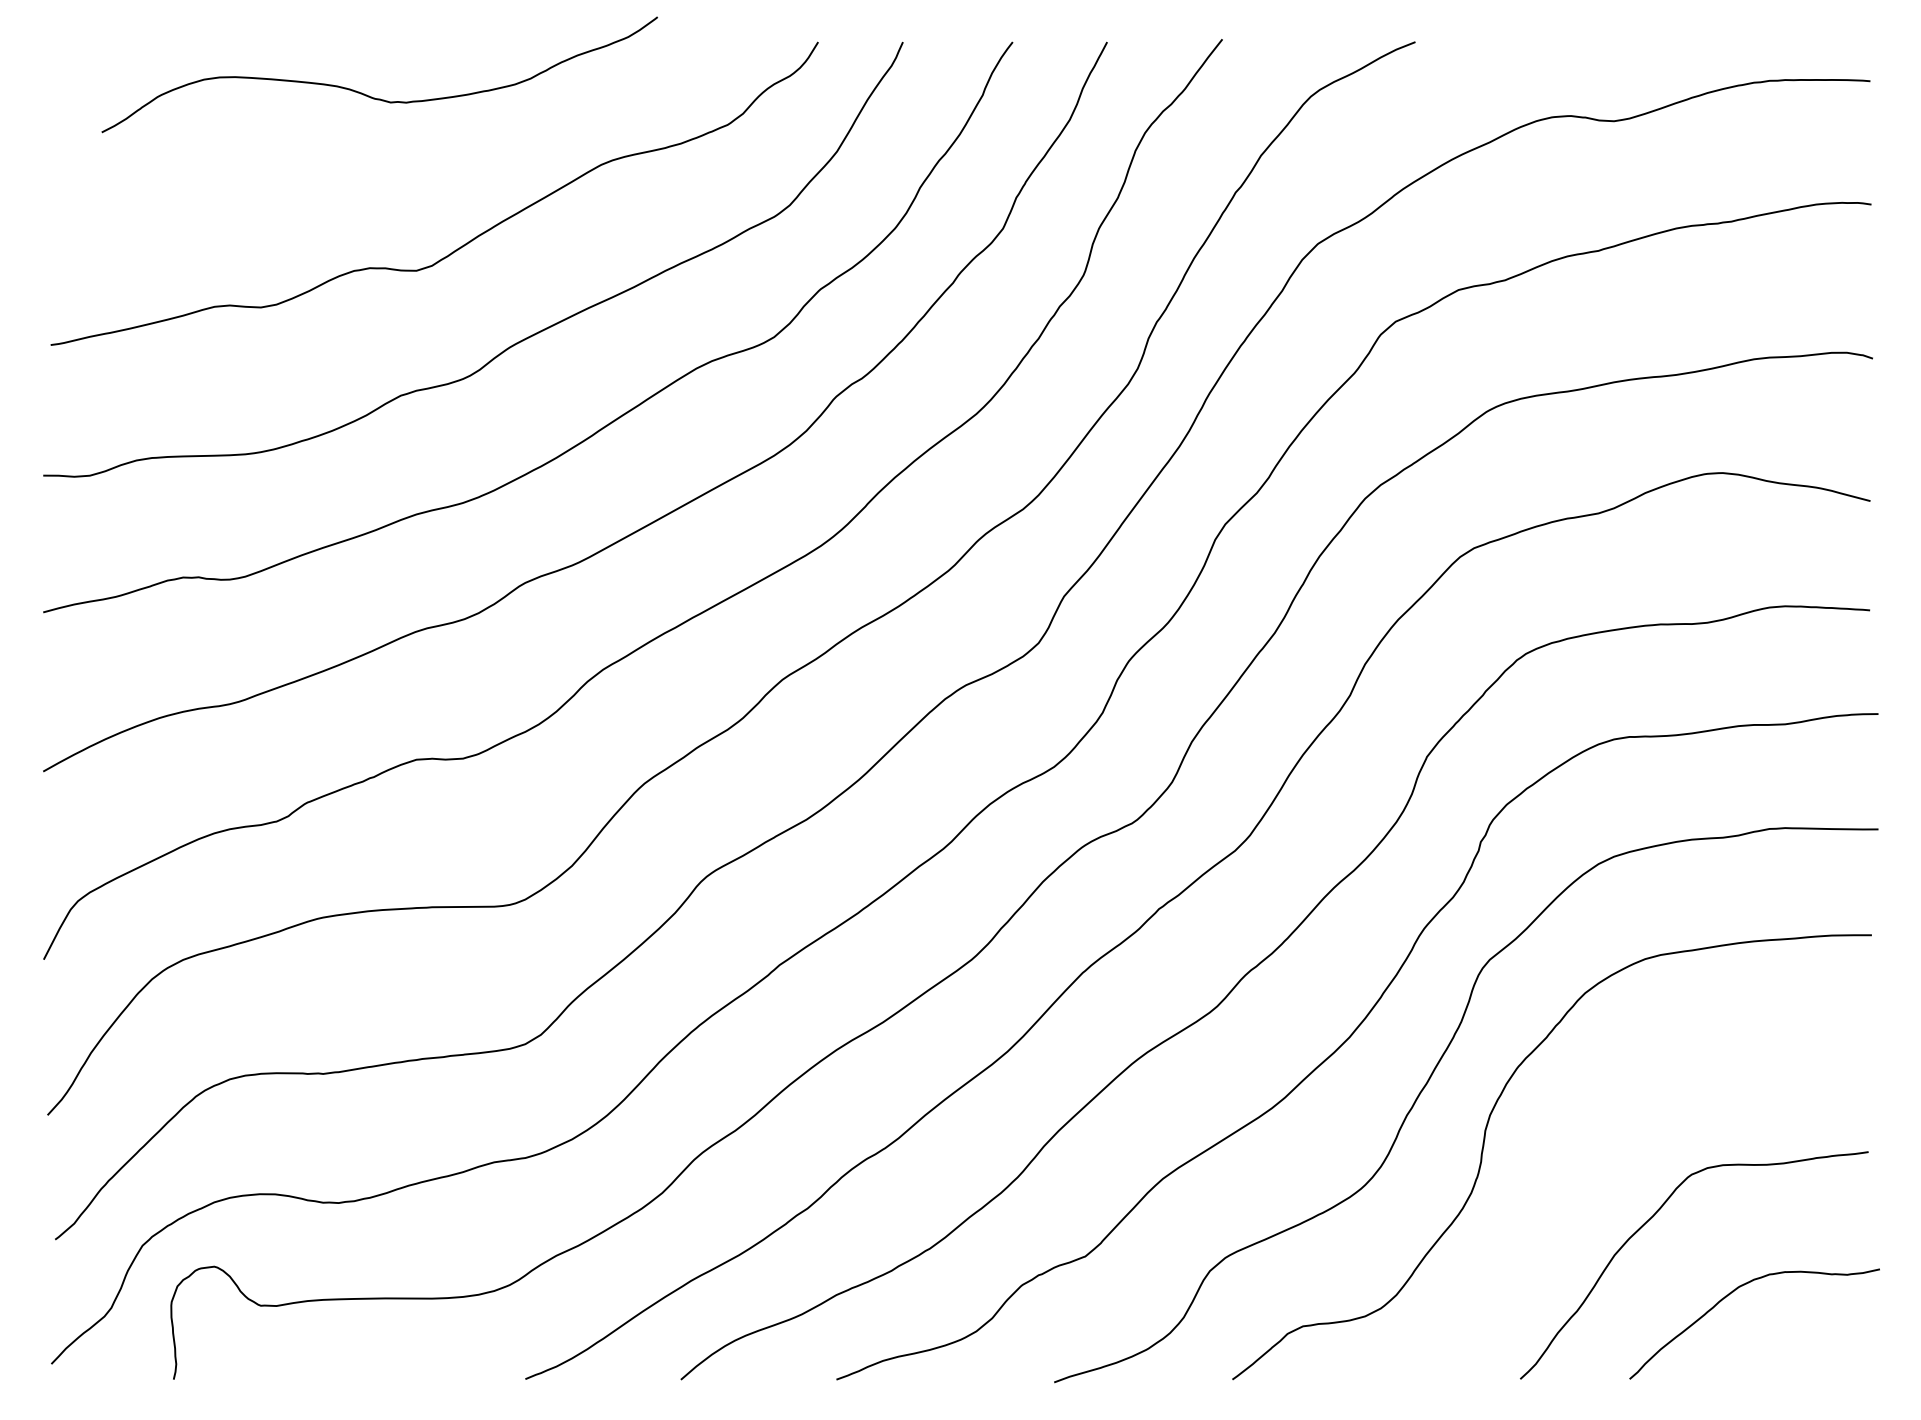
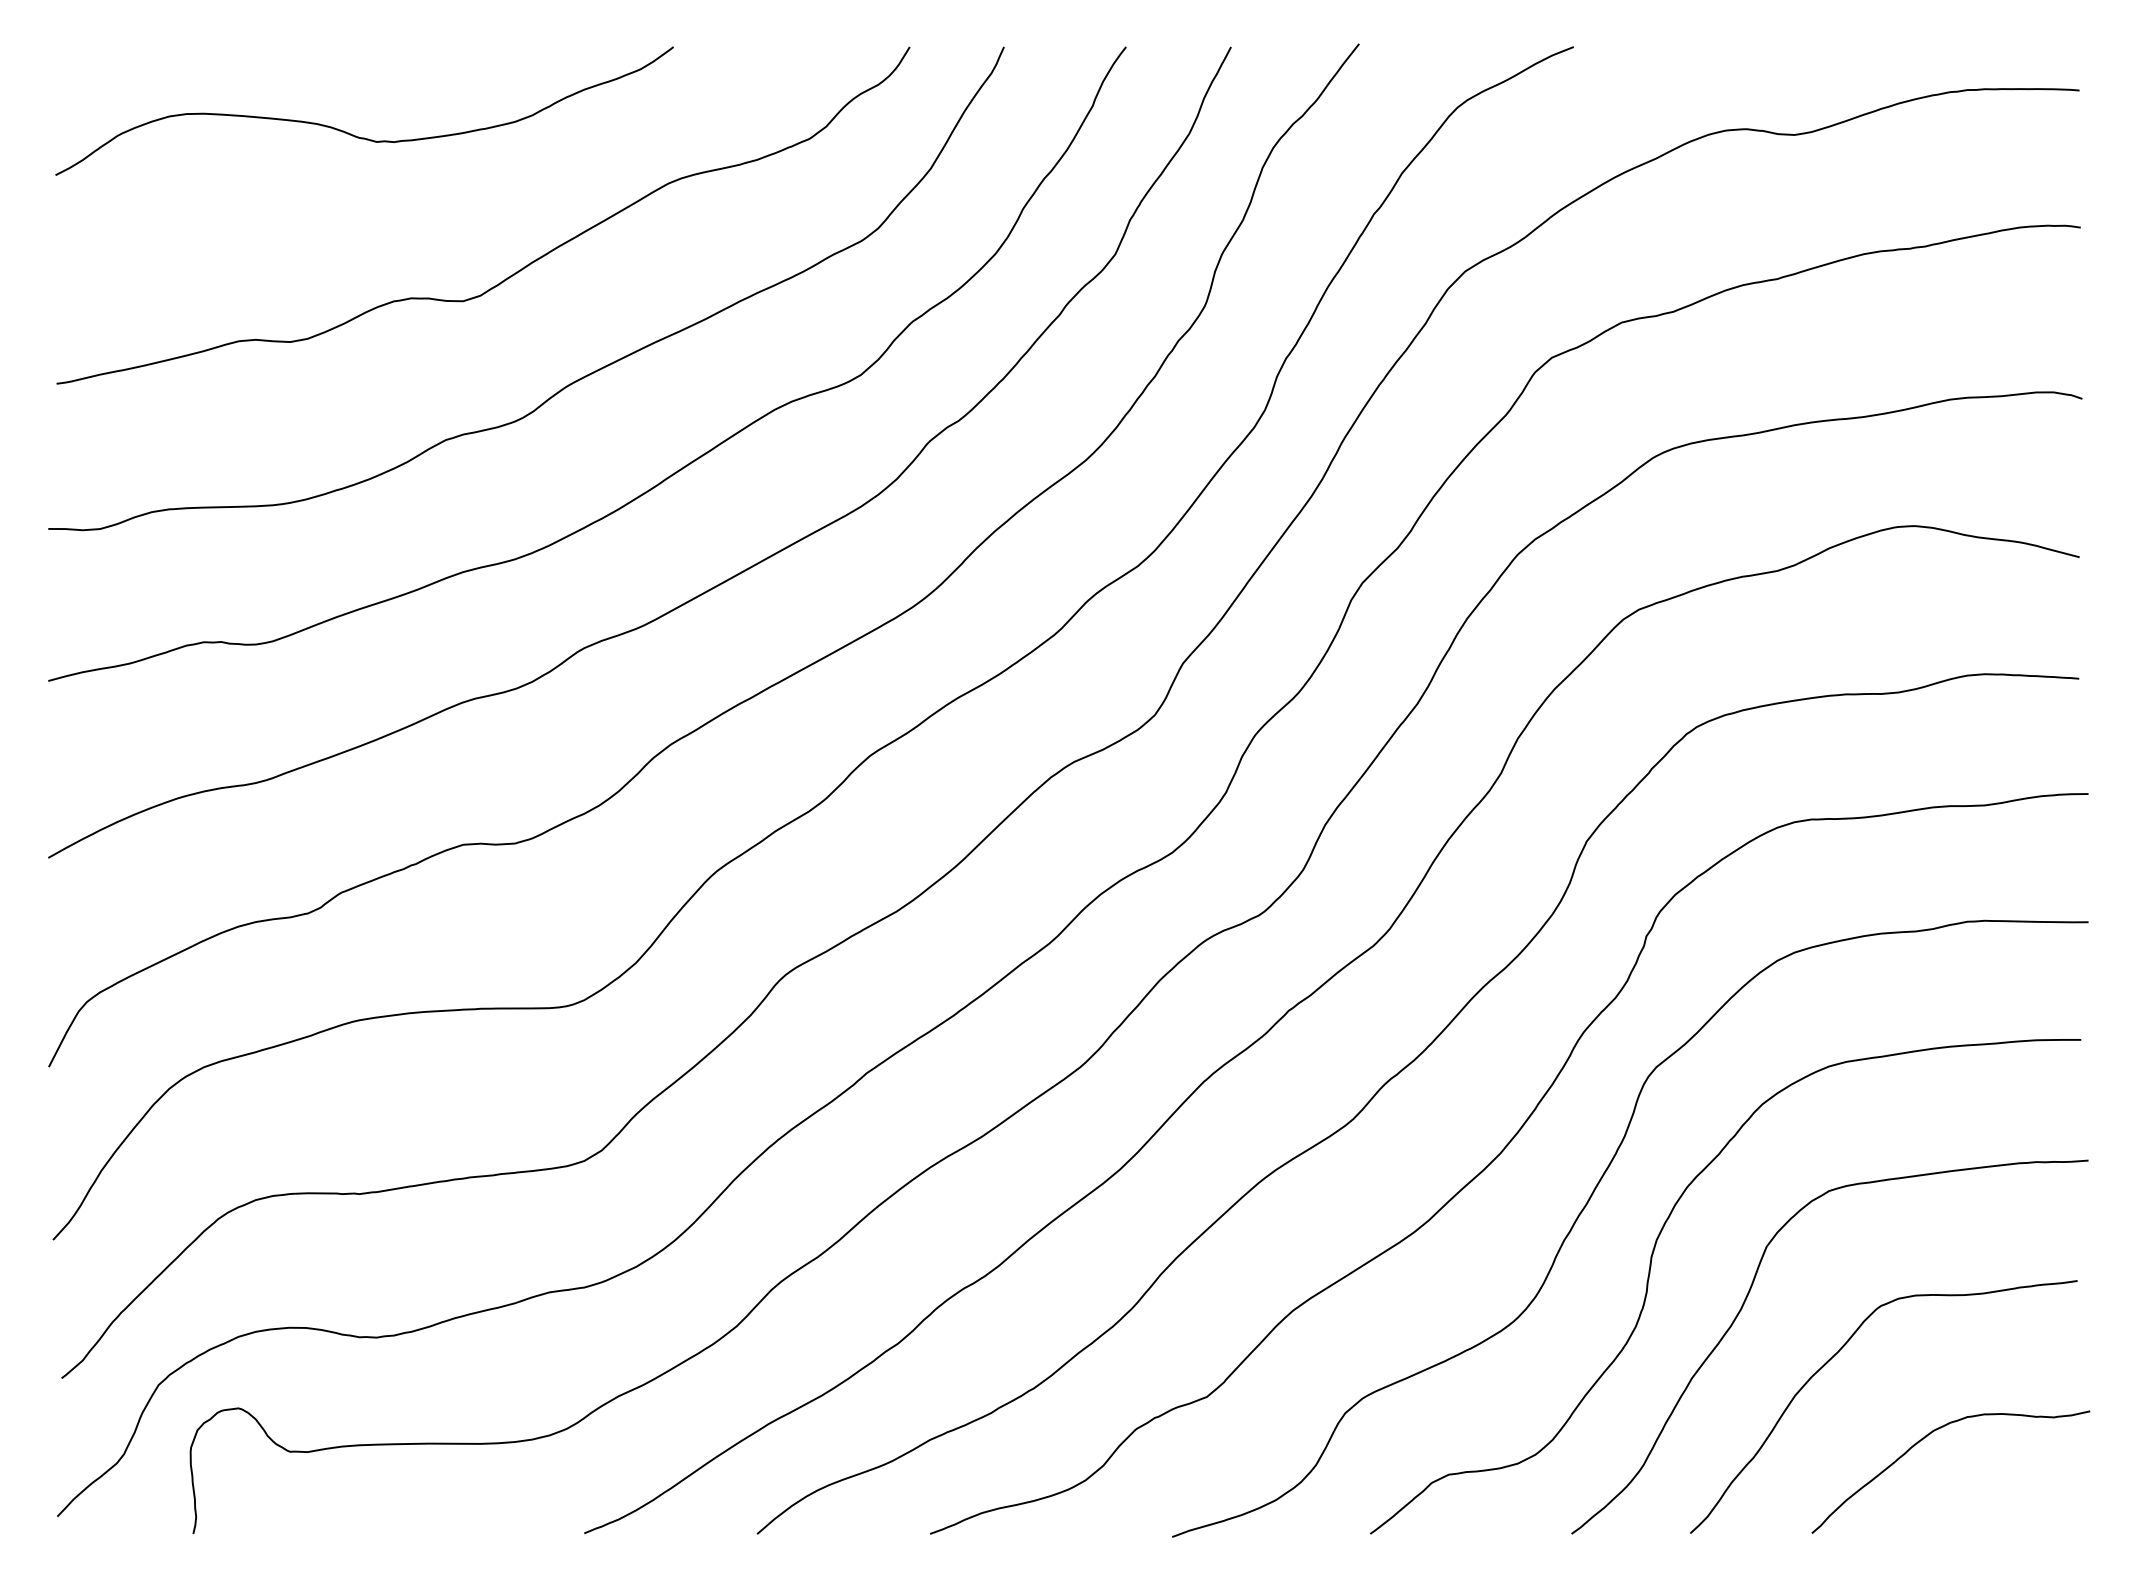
curve: (369, 95) -> (353, 134), moved
curve: (1569, 1172) -> (1745, 1303), added

